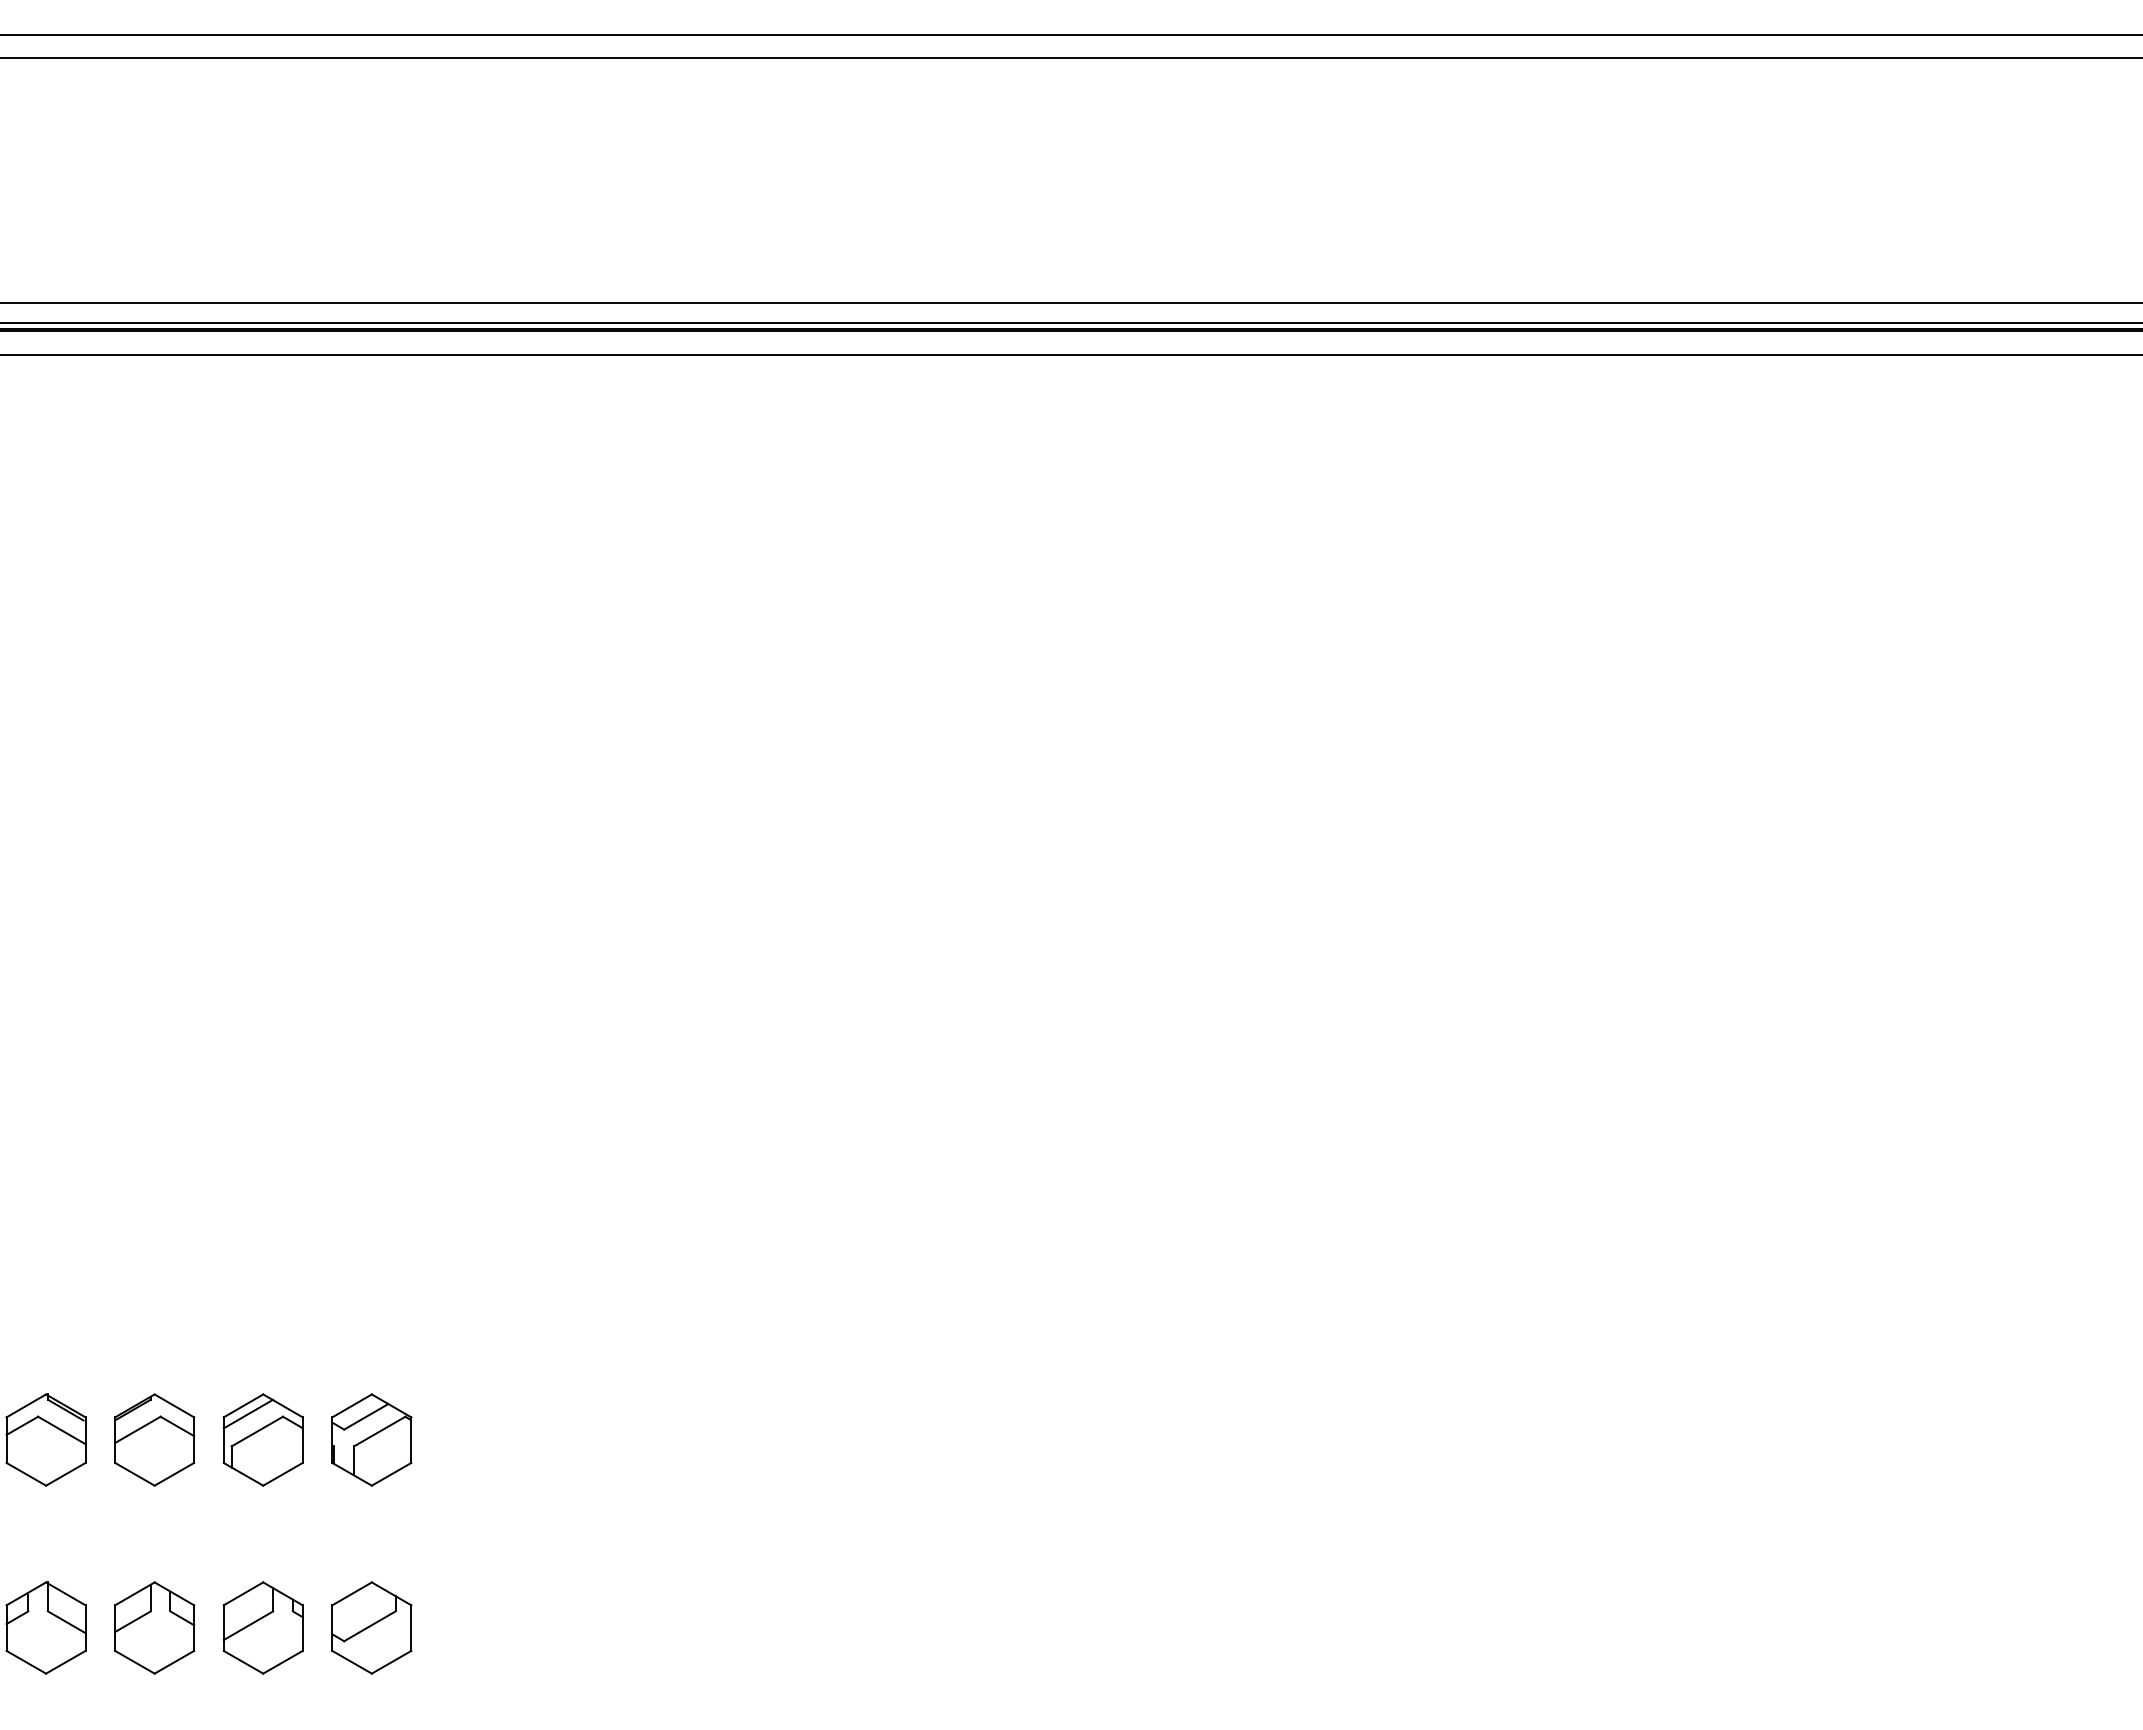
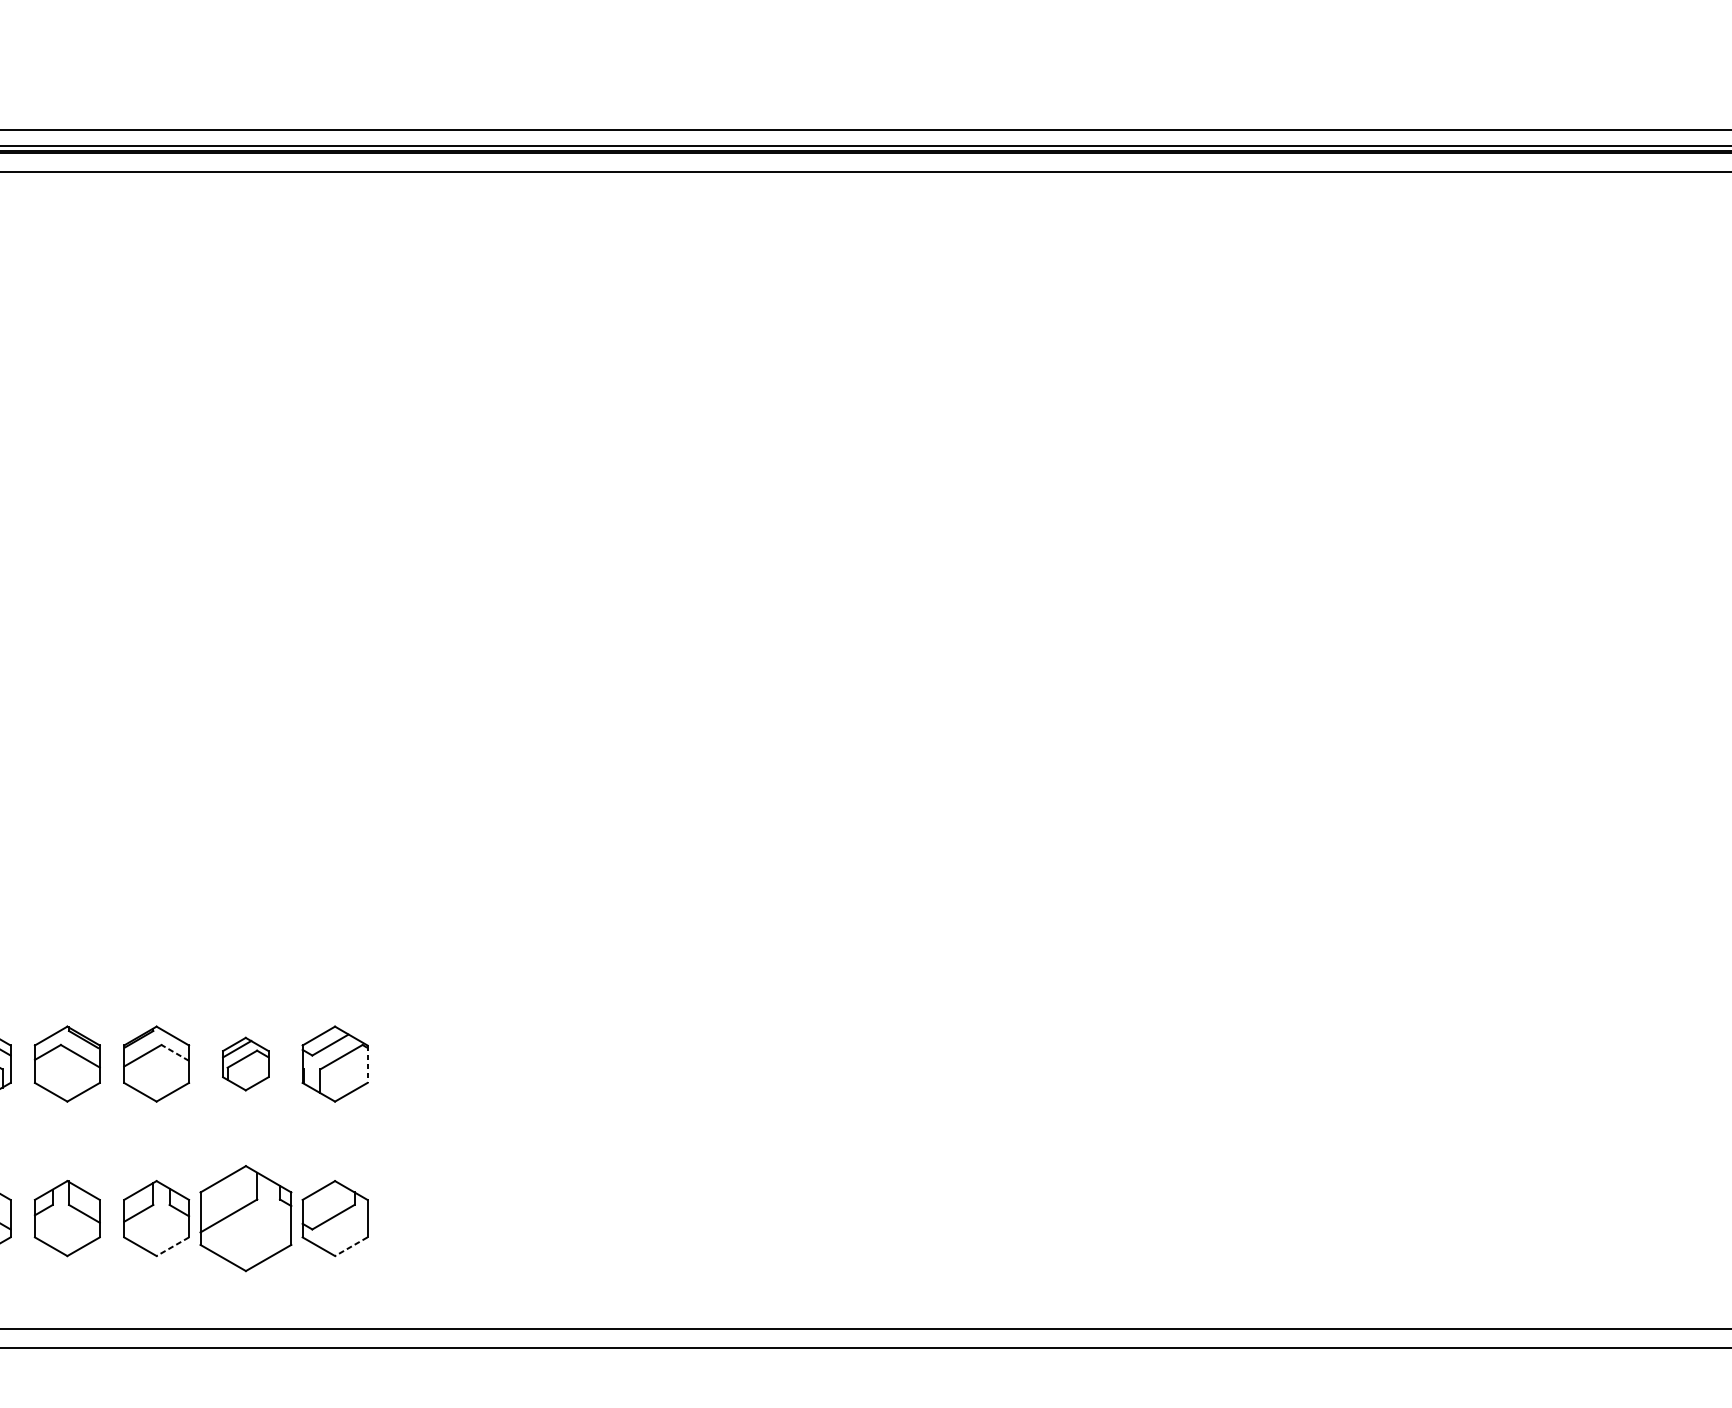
line: (176, 1426) -> (174, 1052), solid -> dashed
part: (262, 1439) -> (245, 1063), size x0.7
line: (411, 1440) -> (367, 1064), solid -> dashed
part: (262, 1627) -> (245, 1218), size x1.4
line: (174, 1662) -> (172, 1246), solid -> dashed
line: (391, 1662) -> (351, 1246), solid -> dashed

